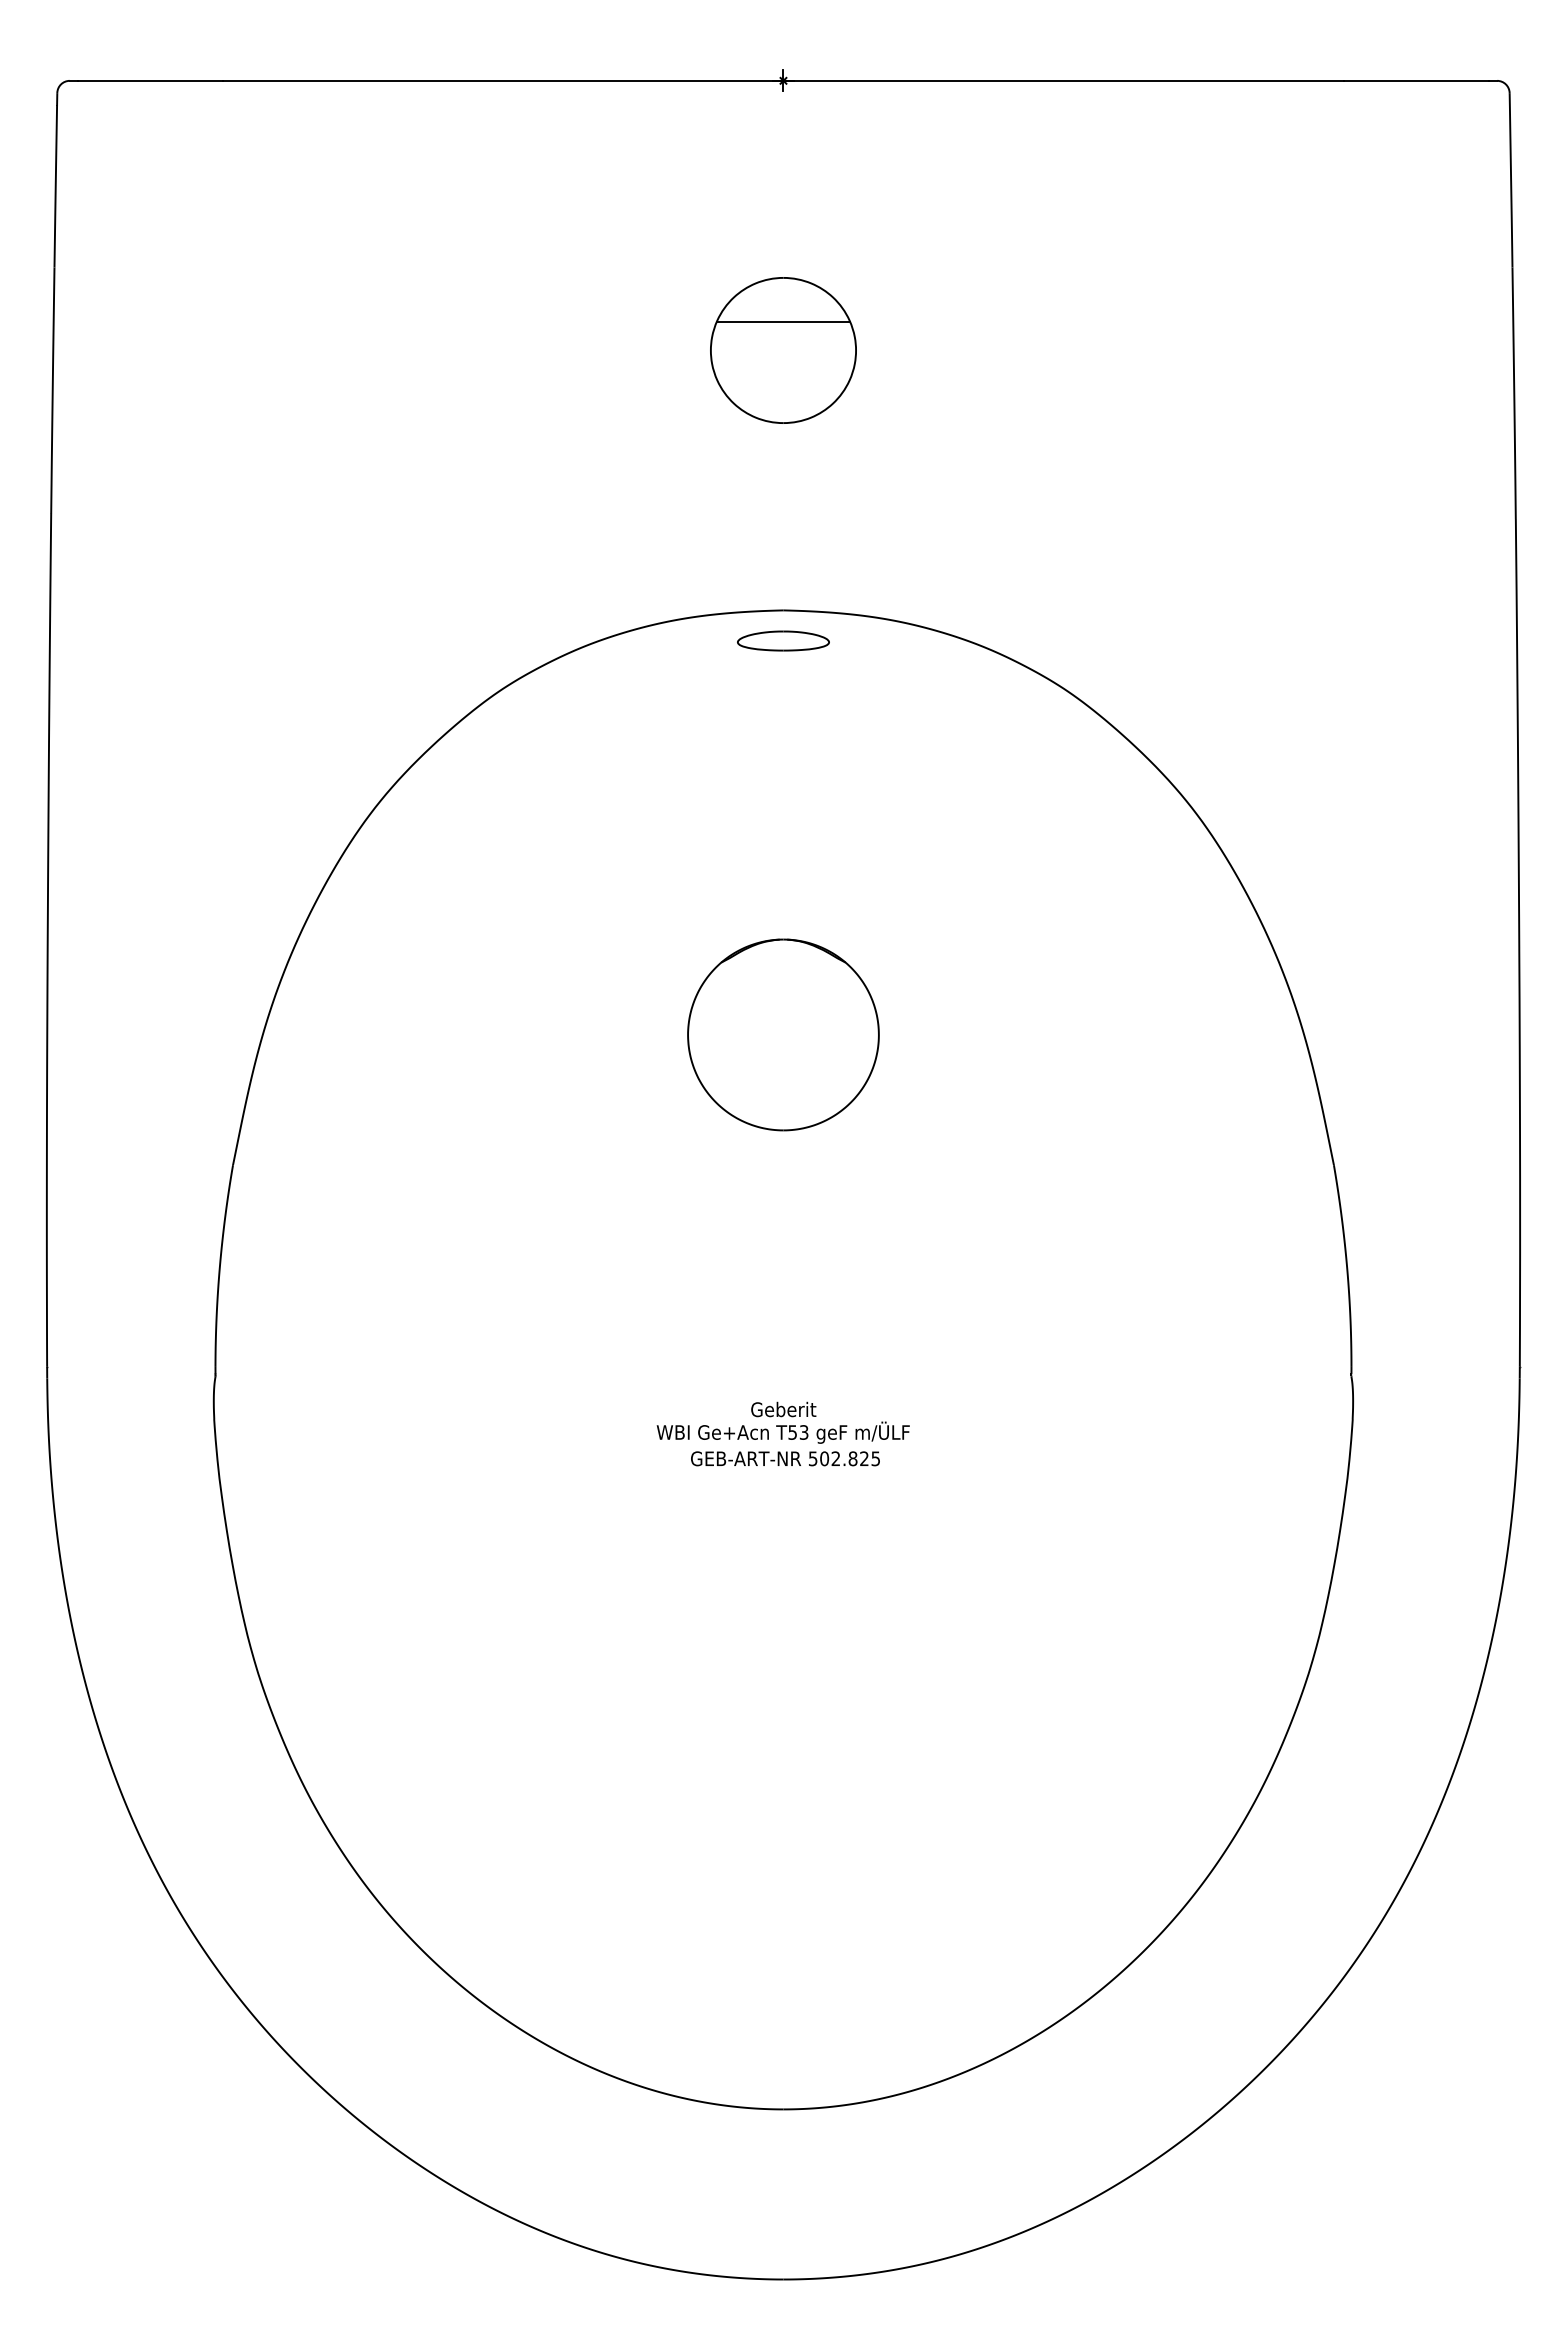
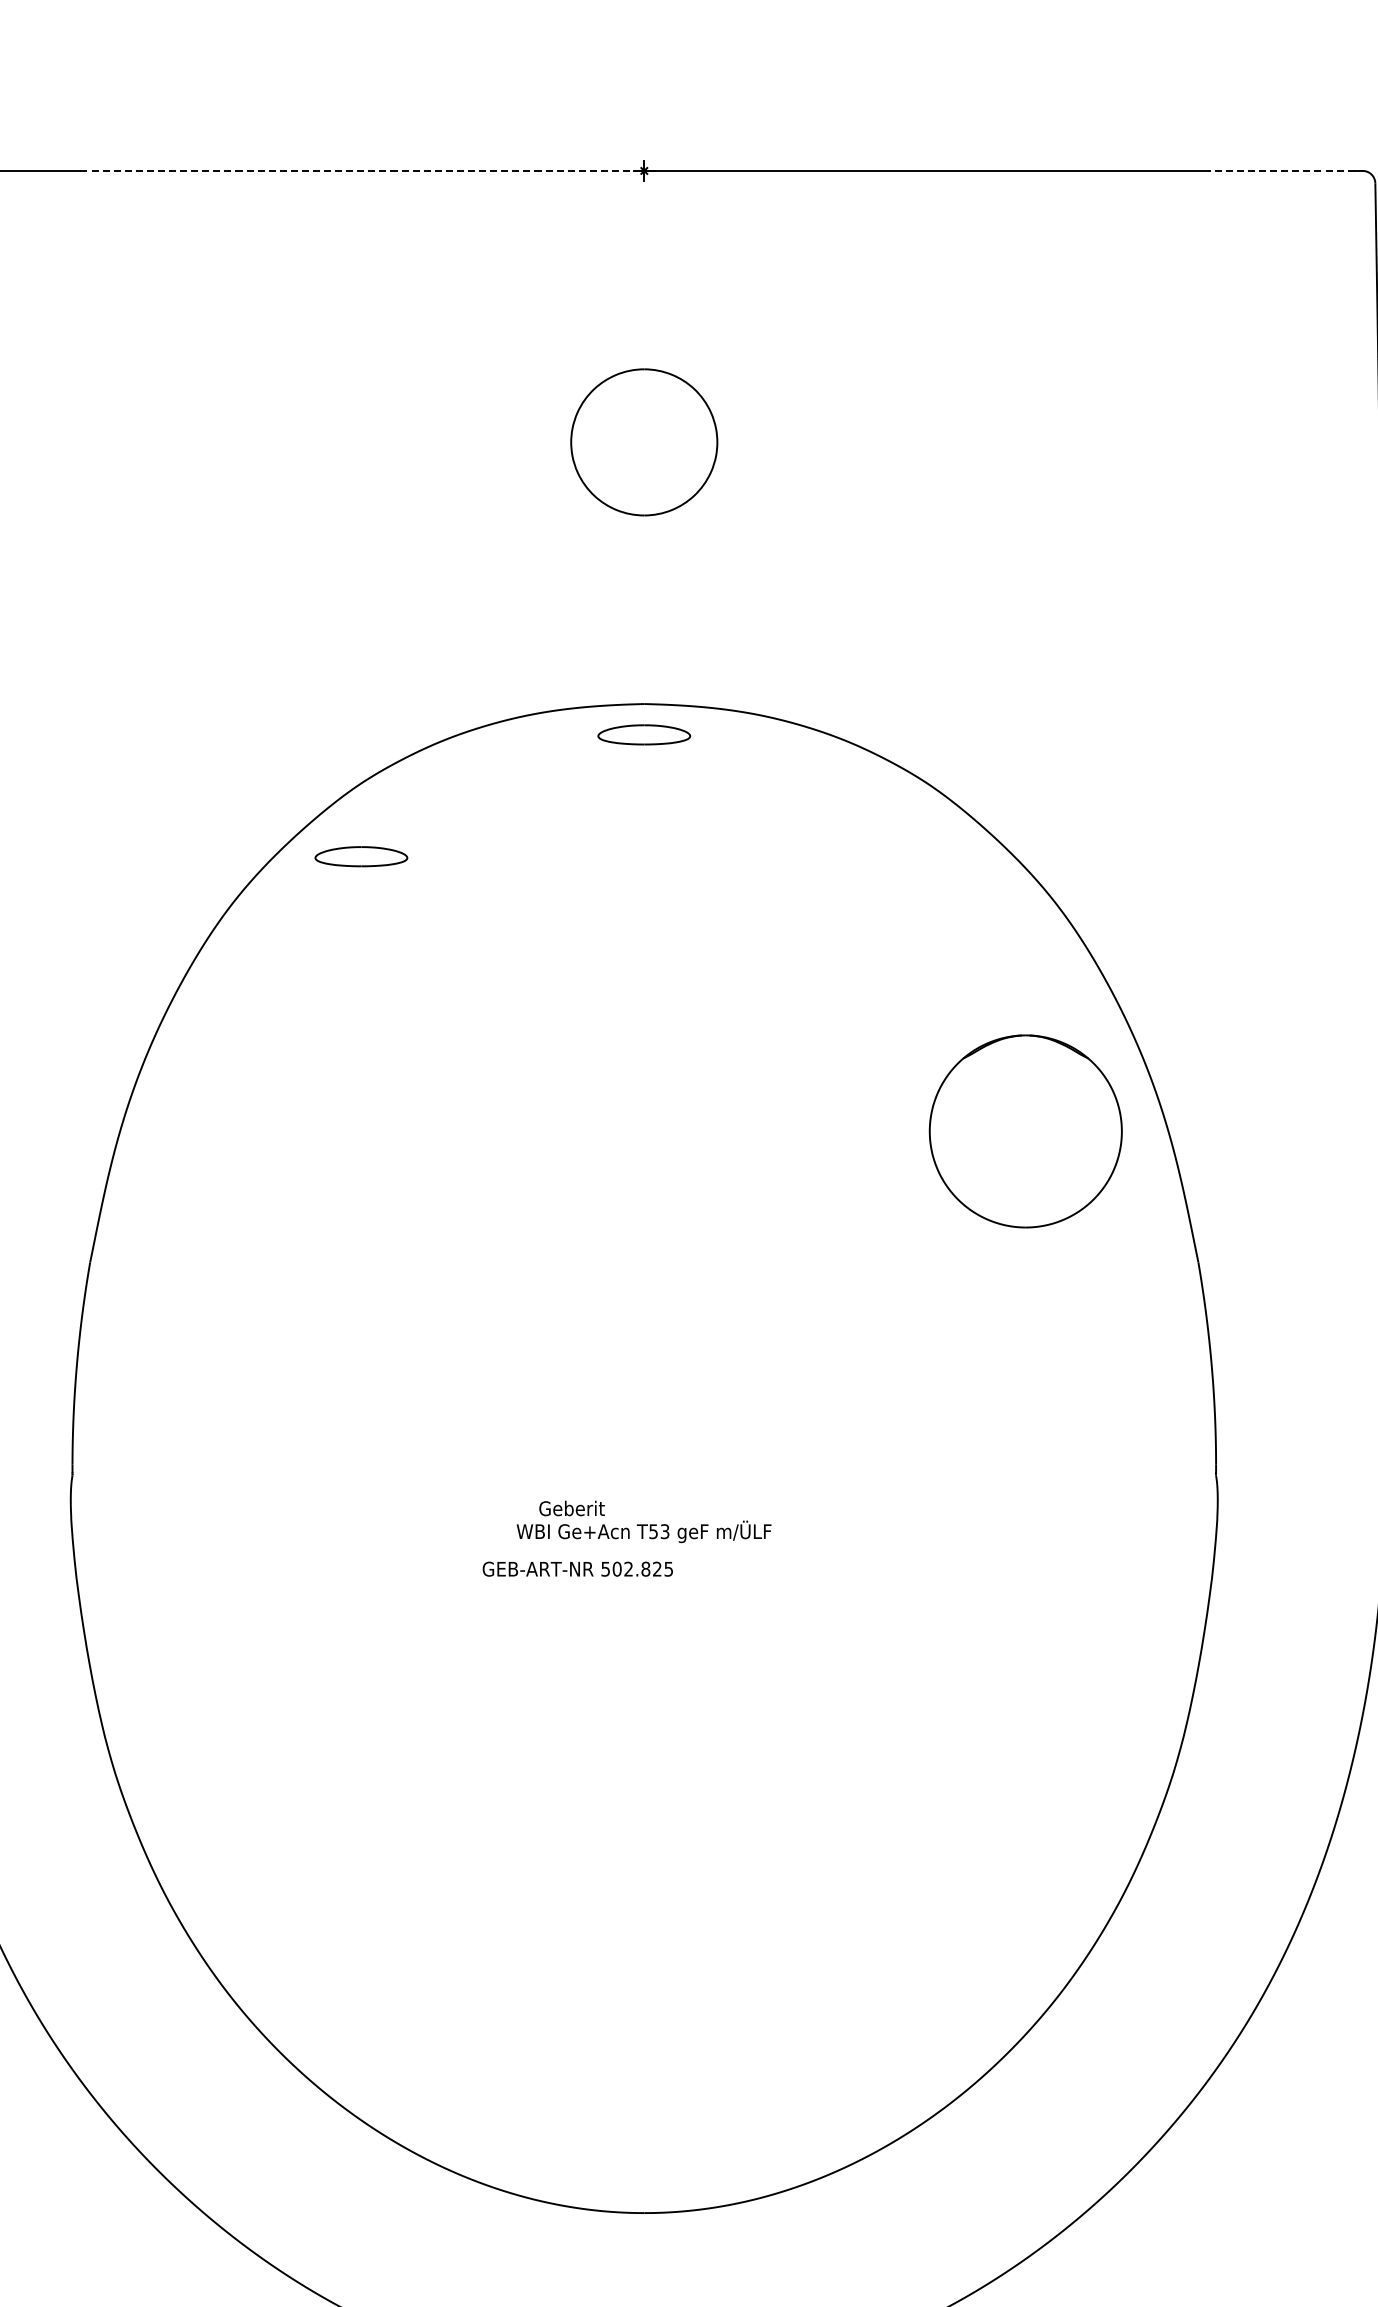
line: (503, 80) -> (362, 170), solid -> dashed
line: (1416, 80) -> (1281, 170), solid -> dashed
line: (783, 321) -> (644, 413), removed
part: (502, 761) -> (361, 856), added
part: (783, 1034) -> (1025, 1130), moved
text: (783, 1409) -> (571, 1508), moved
text: (785, 1458) -> (577, 1568), moved

